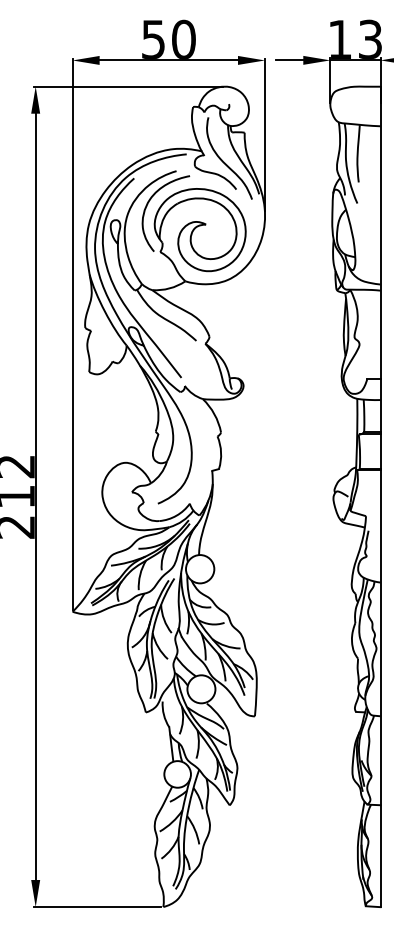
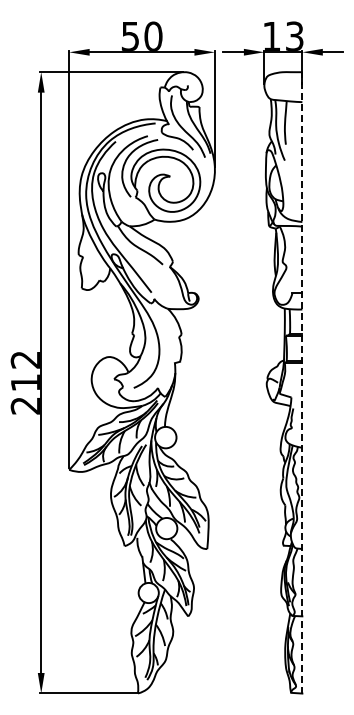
line: (380, 496) -> (302, 382), solid -> dashed

